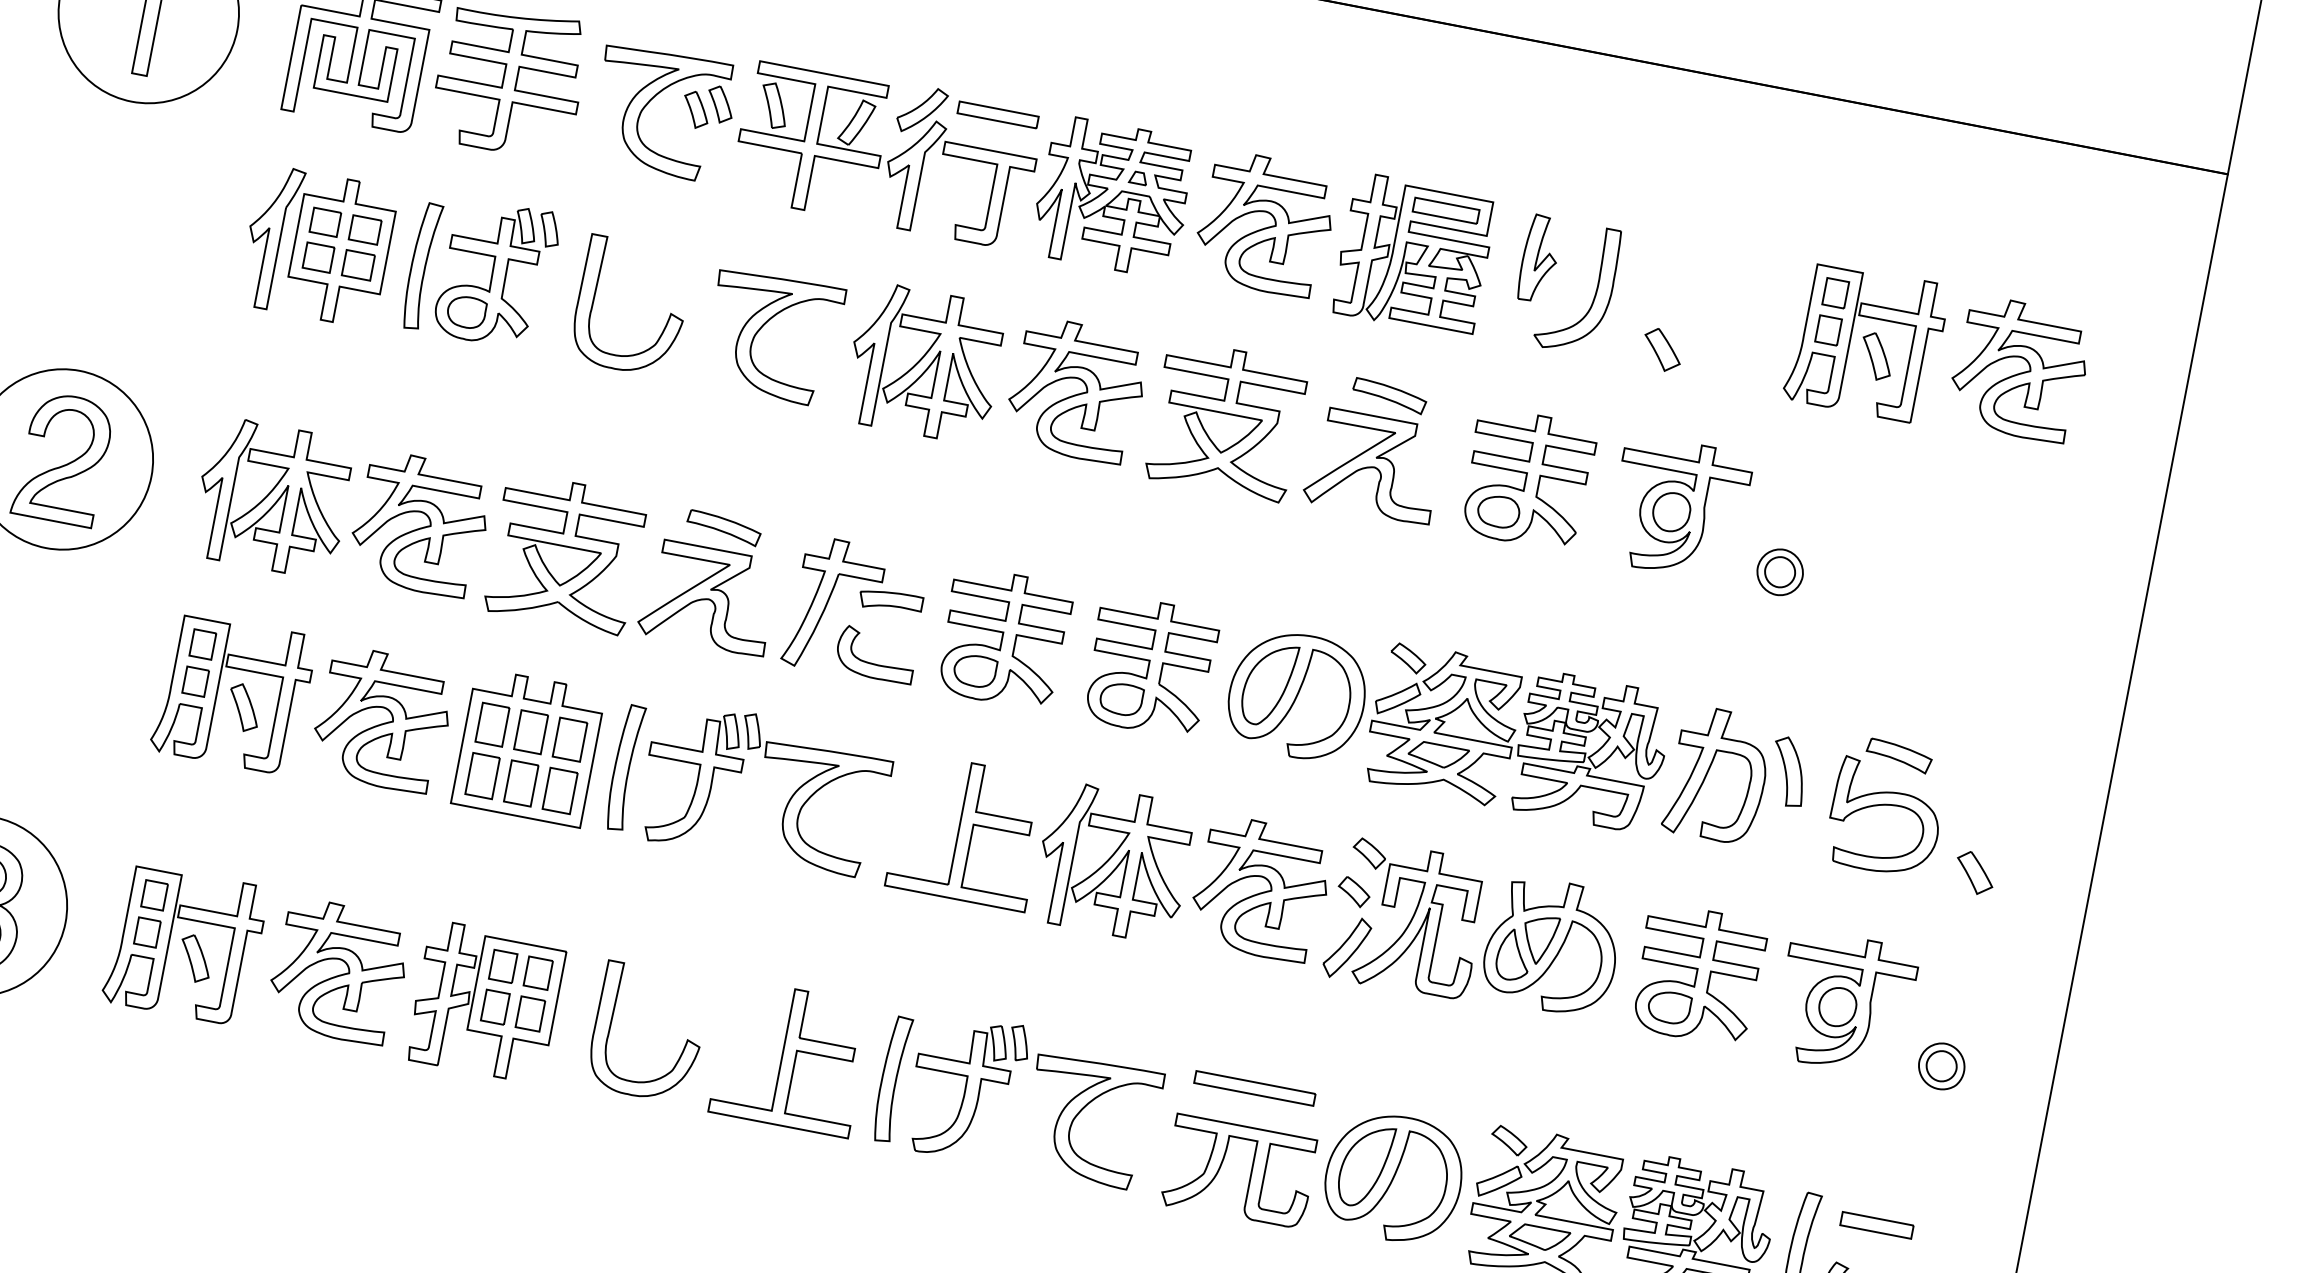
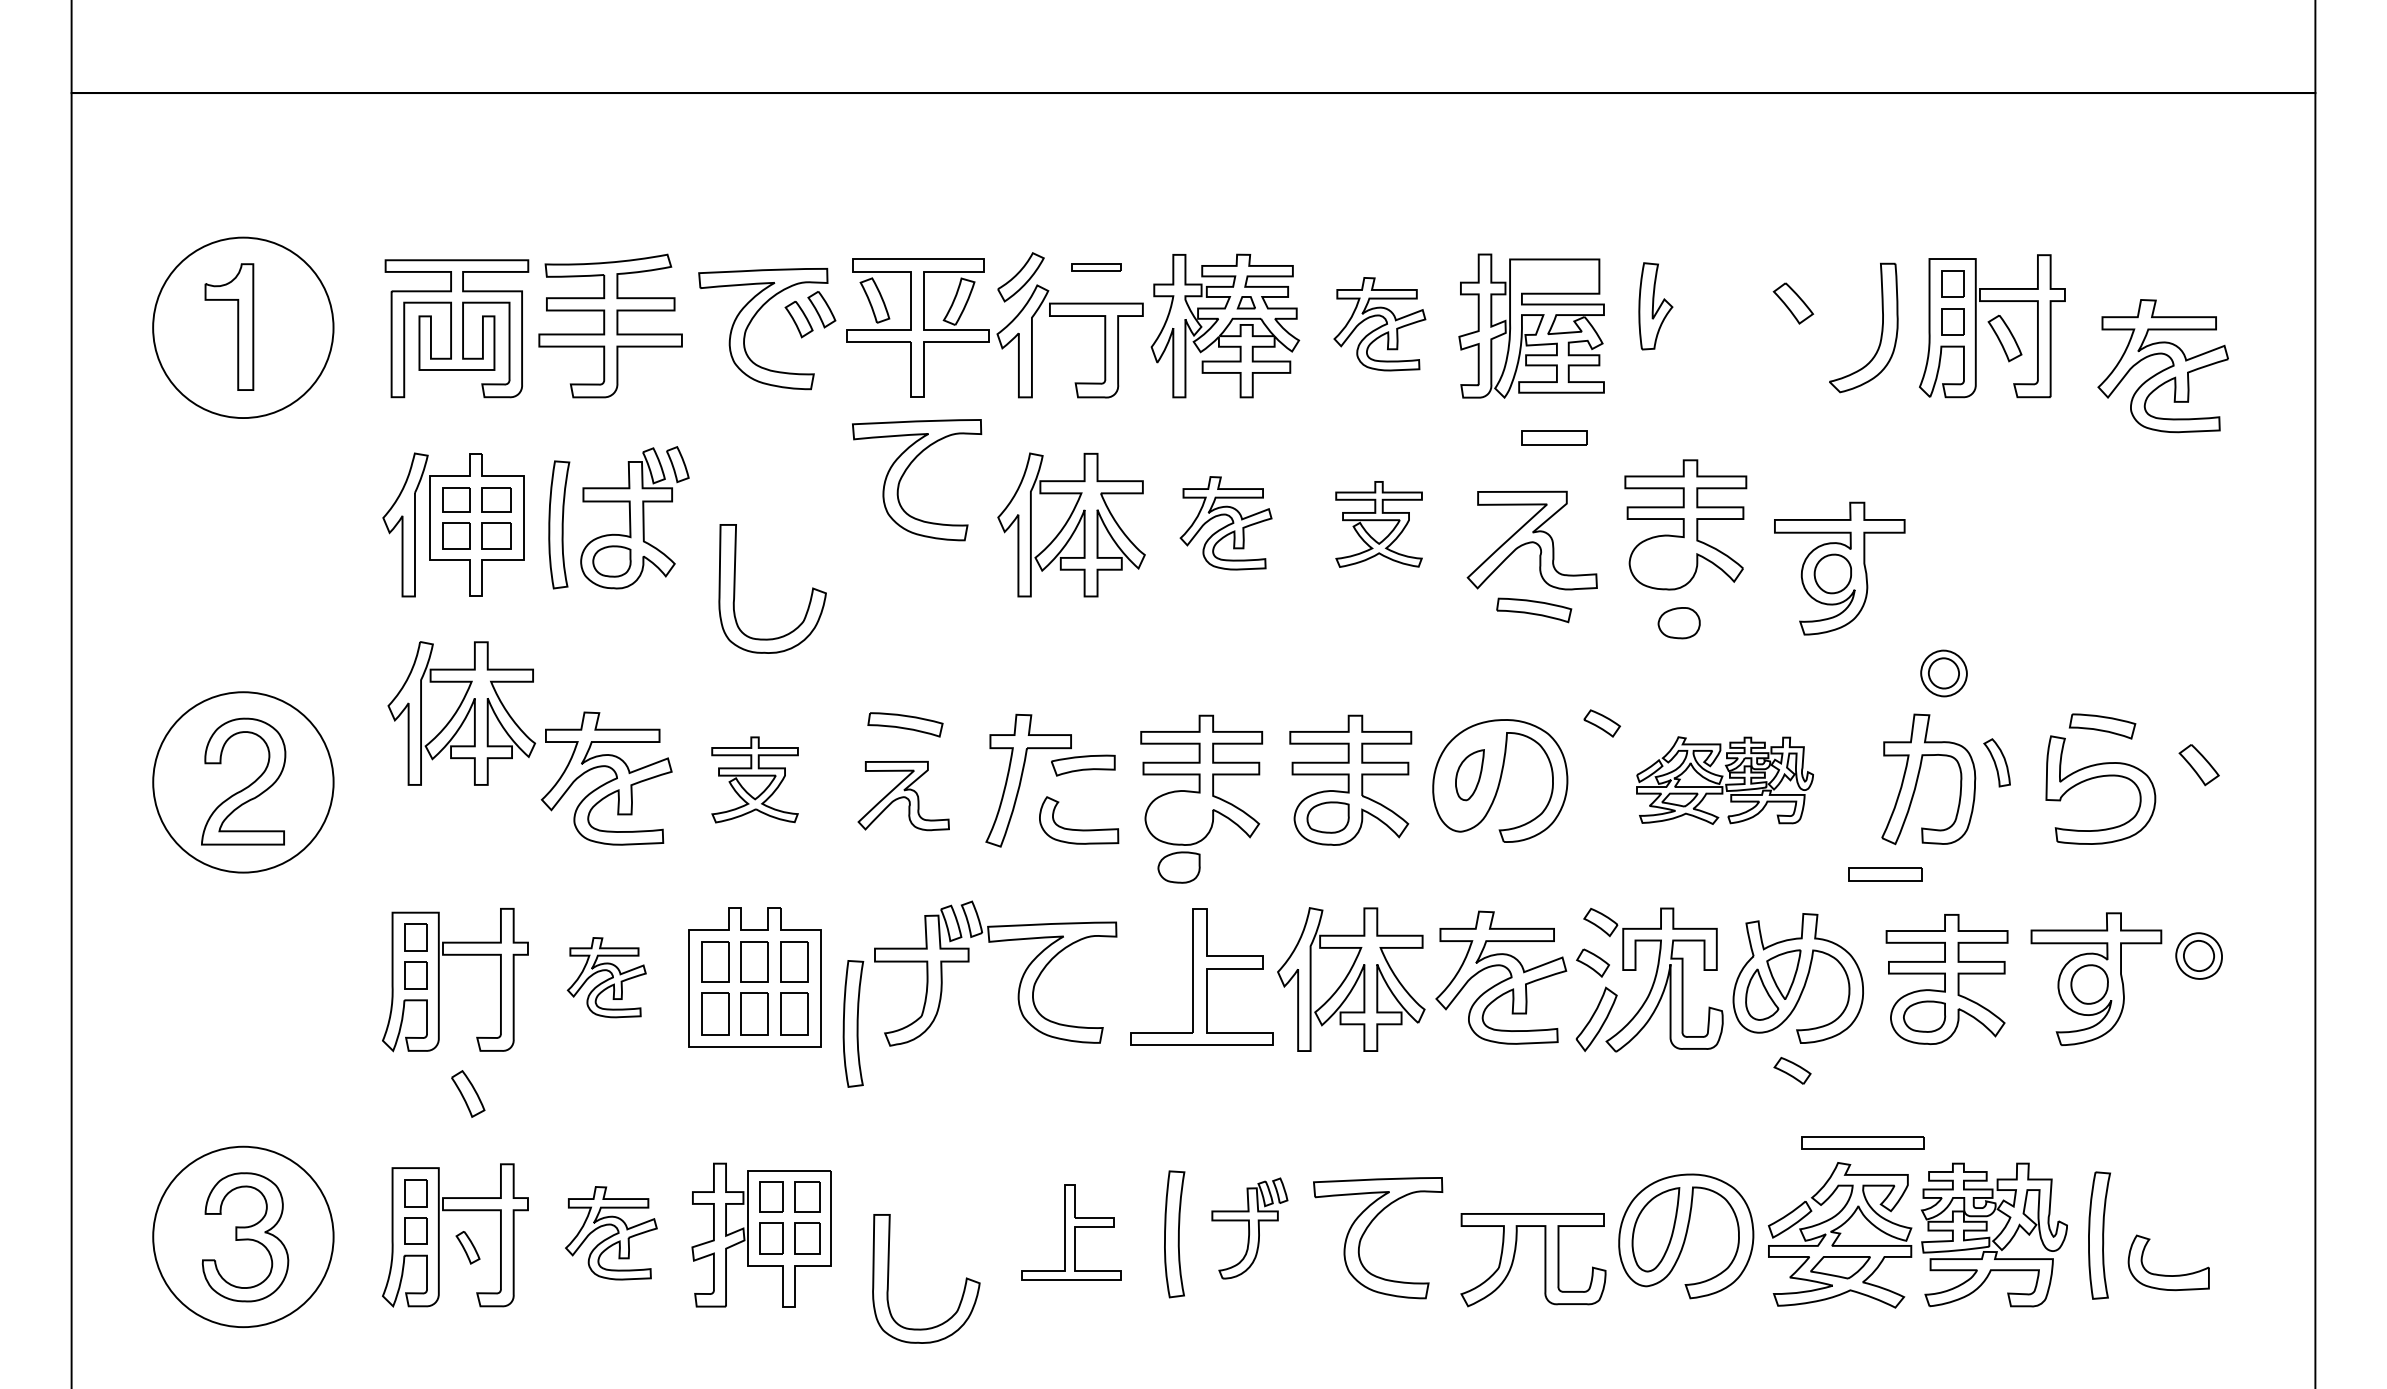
part: (998, 114) -> (1096, 266), size x0.6
part: (1446, 210) -> (1554, 437), moved
part: (1265, 224) -> (1379, 324), size x0.7
part: (1595, 291) -> (1881, 327), moved
part: (594, 299) -> (735, 588), moved
part: (763, 326) -> (906, 471), moved
part: (1662, 350) -> (1793, 303), moved
part: (2019, 369) -> (2162, 366), moved
part: (1076, 390) -> (1225, 523), size x0.7
part: (1389, 396) -> (1534, 610), moved
part: (1226, 420) -> (1378, 524), size x0.6
part: (272, 497) -> (461, 713), moved
part: (1678, 508) -> (1839, 568), moved
part: (1497, 511) -> (1678, 623), moved
part: (565, 553) -> (754, 779), size x0.6
part: (1779, 572) -> (1943, 673), moved
part: (708, 597) -> (903, 795), size x0.7
part: (974, 670) -> (1178, 867), moved
part: (1268, 683) -> (1469, 774), size x0.6
part: (244, 707) -> (468, 1093), moved
part: (382, 719) -> (606, 977), size x0.6
part: (1517, 737) -> (1724, 780), size x0.6
part: (624, 767) -> (853, 1023), moved
part: (1788, 771) -> (1996, 762), size x0.7
part: (1974, 873) -> (2198, 765), moved
part: (195, 958) -> (467, 1247), size x0.7
part: (339, 972) -> (611, 1233), size x0.7
part: (612, 1022) -> (889, 1275), moved
part: (790, 1058) -> (1071, 1232), size x0.7
part: (1941, 1065) -> (2198, 955), moved
part: (966, 1087) -> (1249, 1228), size x0.7
part: (1254, 1088) -> (1862, 1142), moved
part: (1509, 1140) -> (1792, 1070), moved
part: (1876, 1225) -> (1885, 874), moved

